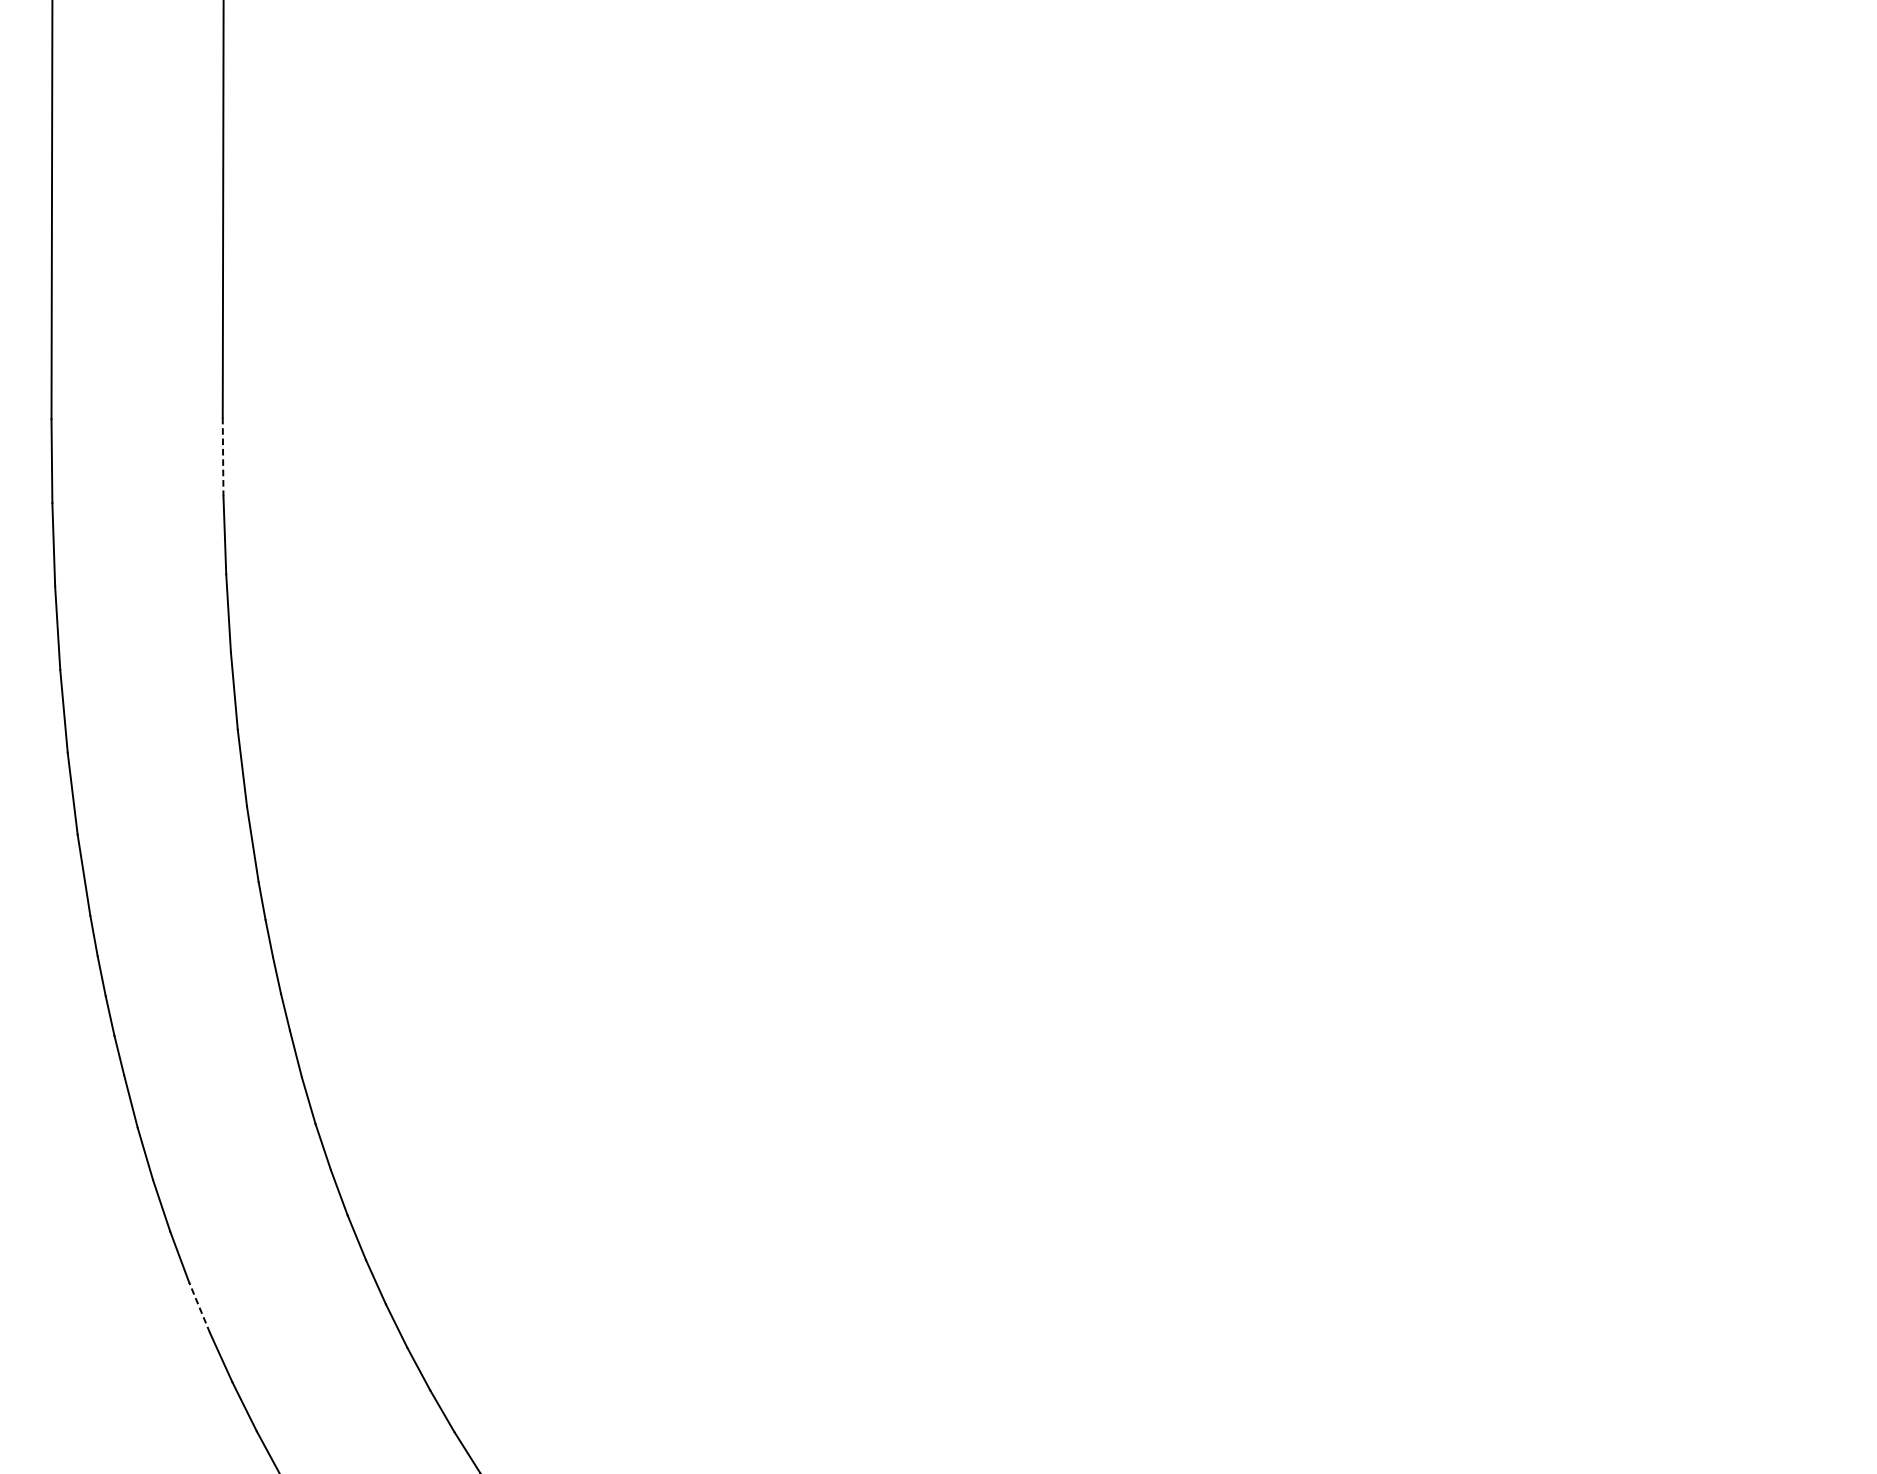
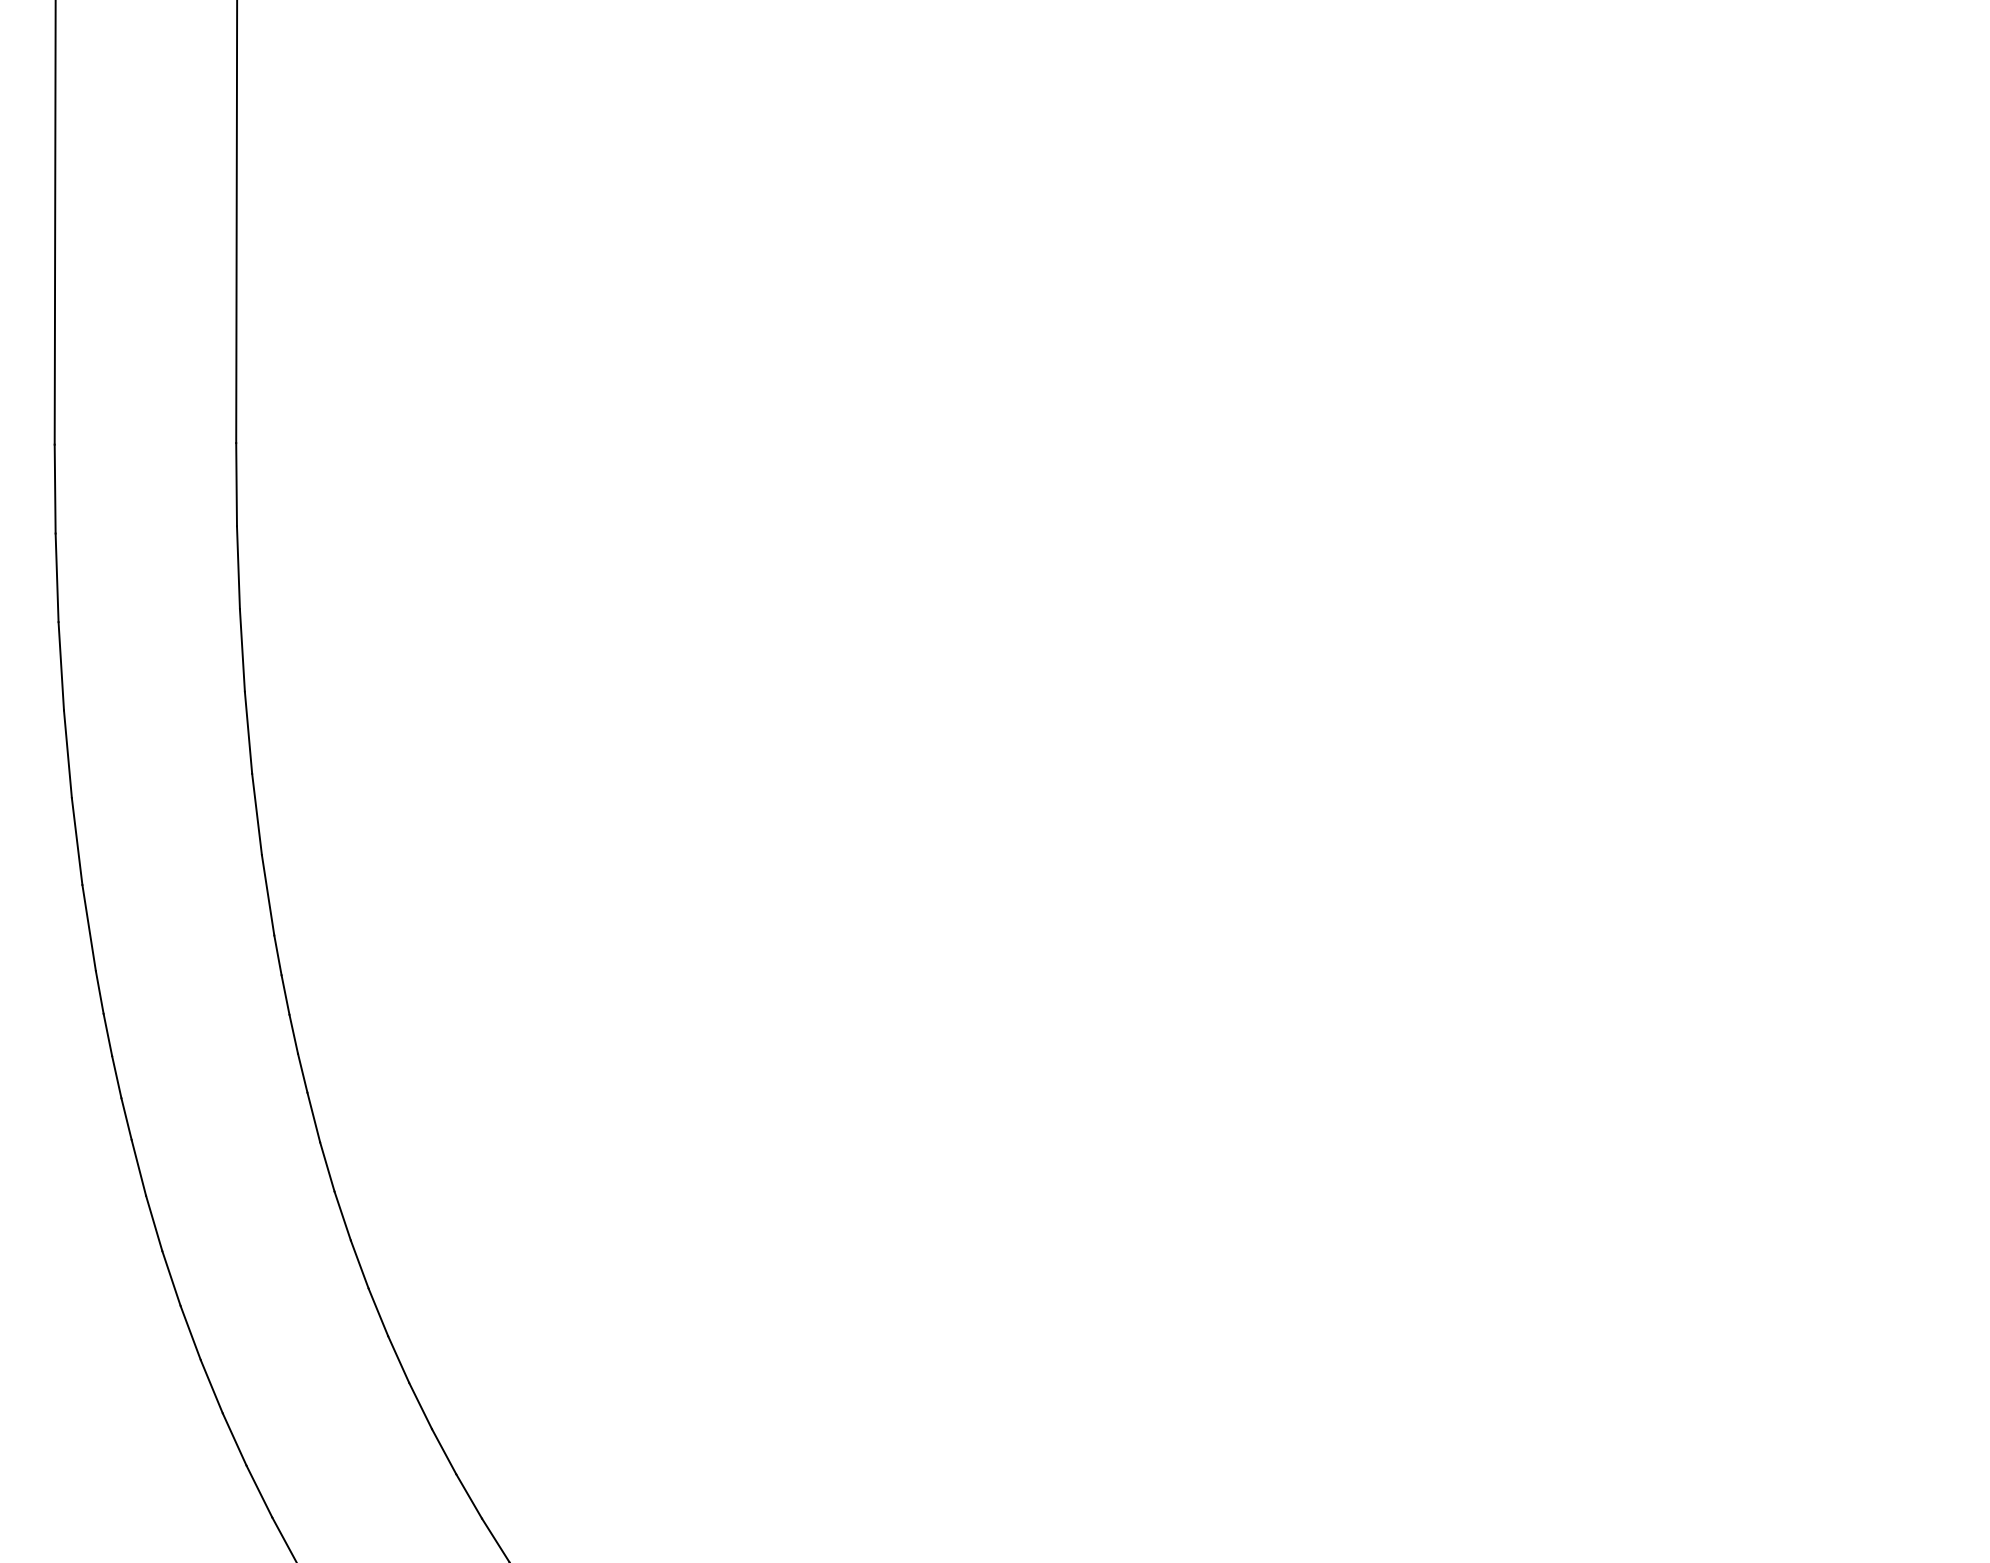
line: (223, 456) -> (236, 484), dashed -> solid
line: (199, 1307) -> (211, 1386), dashed -> solid

